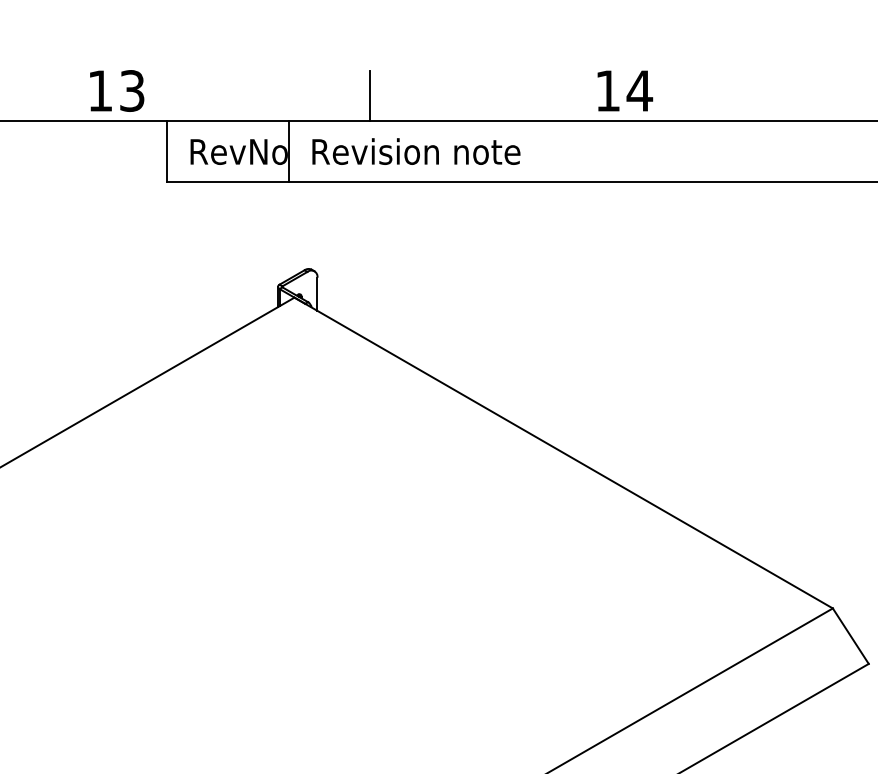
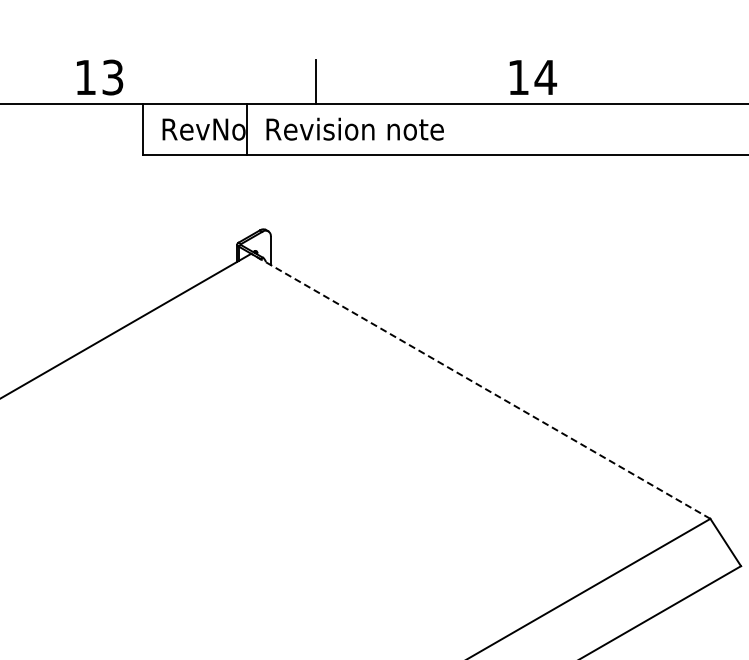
line: (563, 453) -> (480, 386), solid -> dashed

